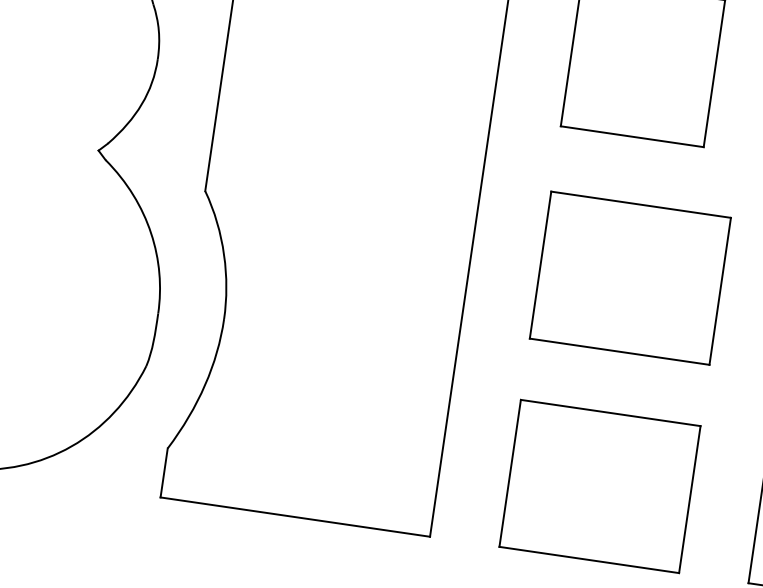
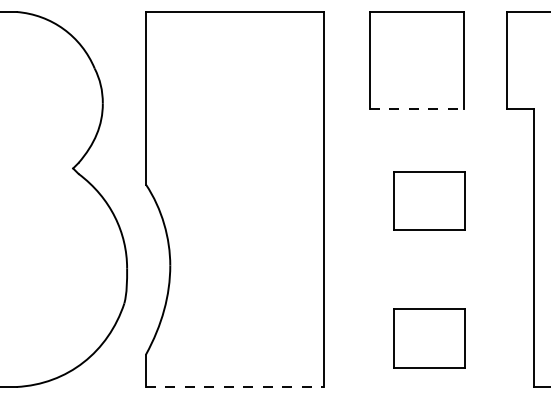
line: (632, 137) -> (417, 109), solid -> dashed
part: (630, 277) -> (429, 200), size x0.6
part: (600, 486) -> (429, 338), size x0.6
line: (295, 517) -> (235, 387), solid -> dashed

